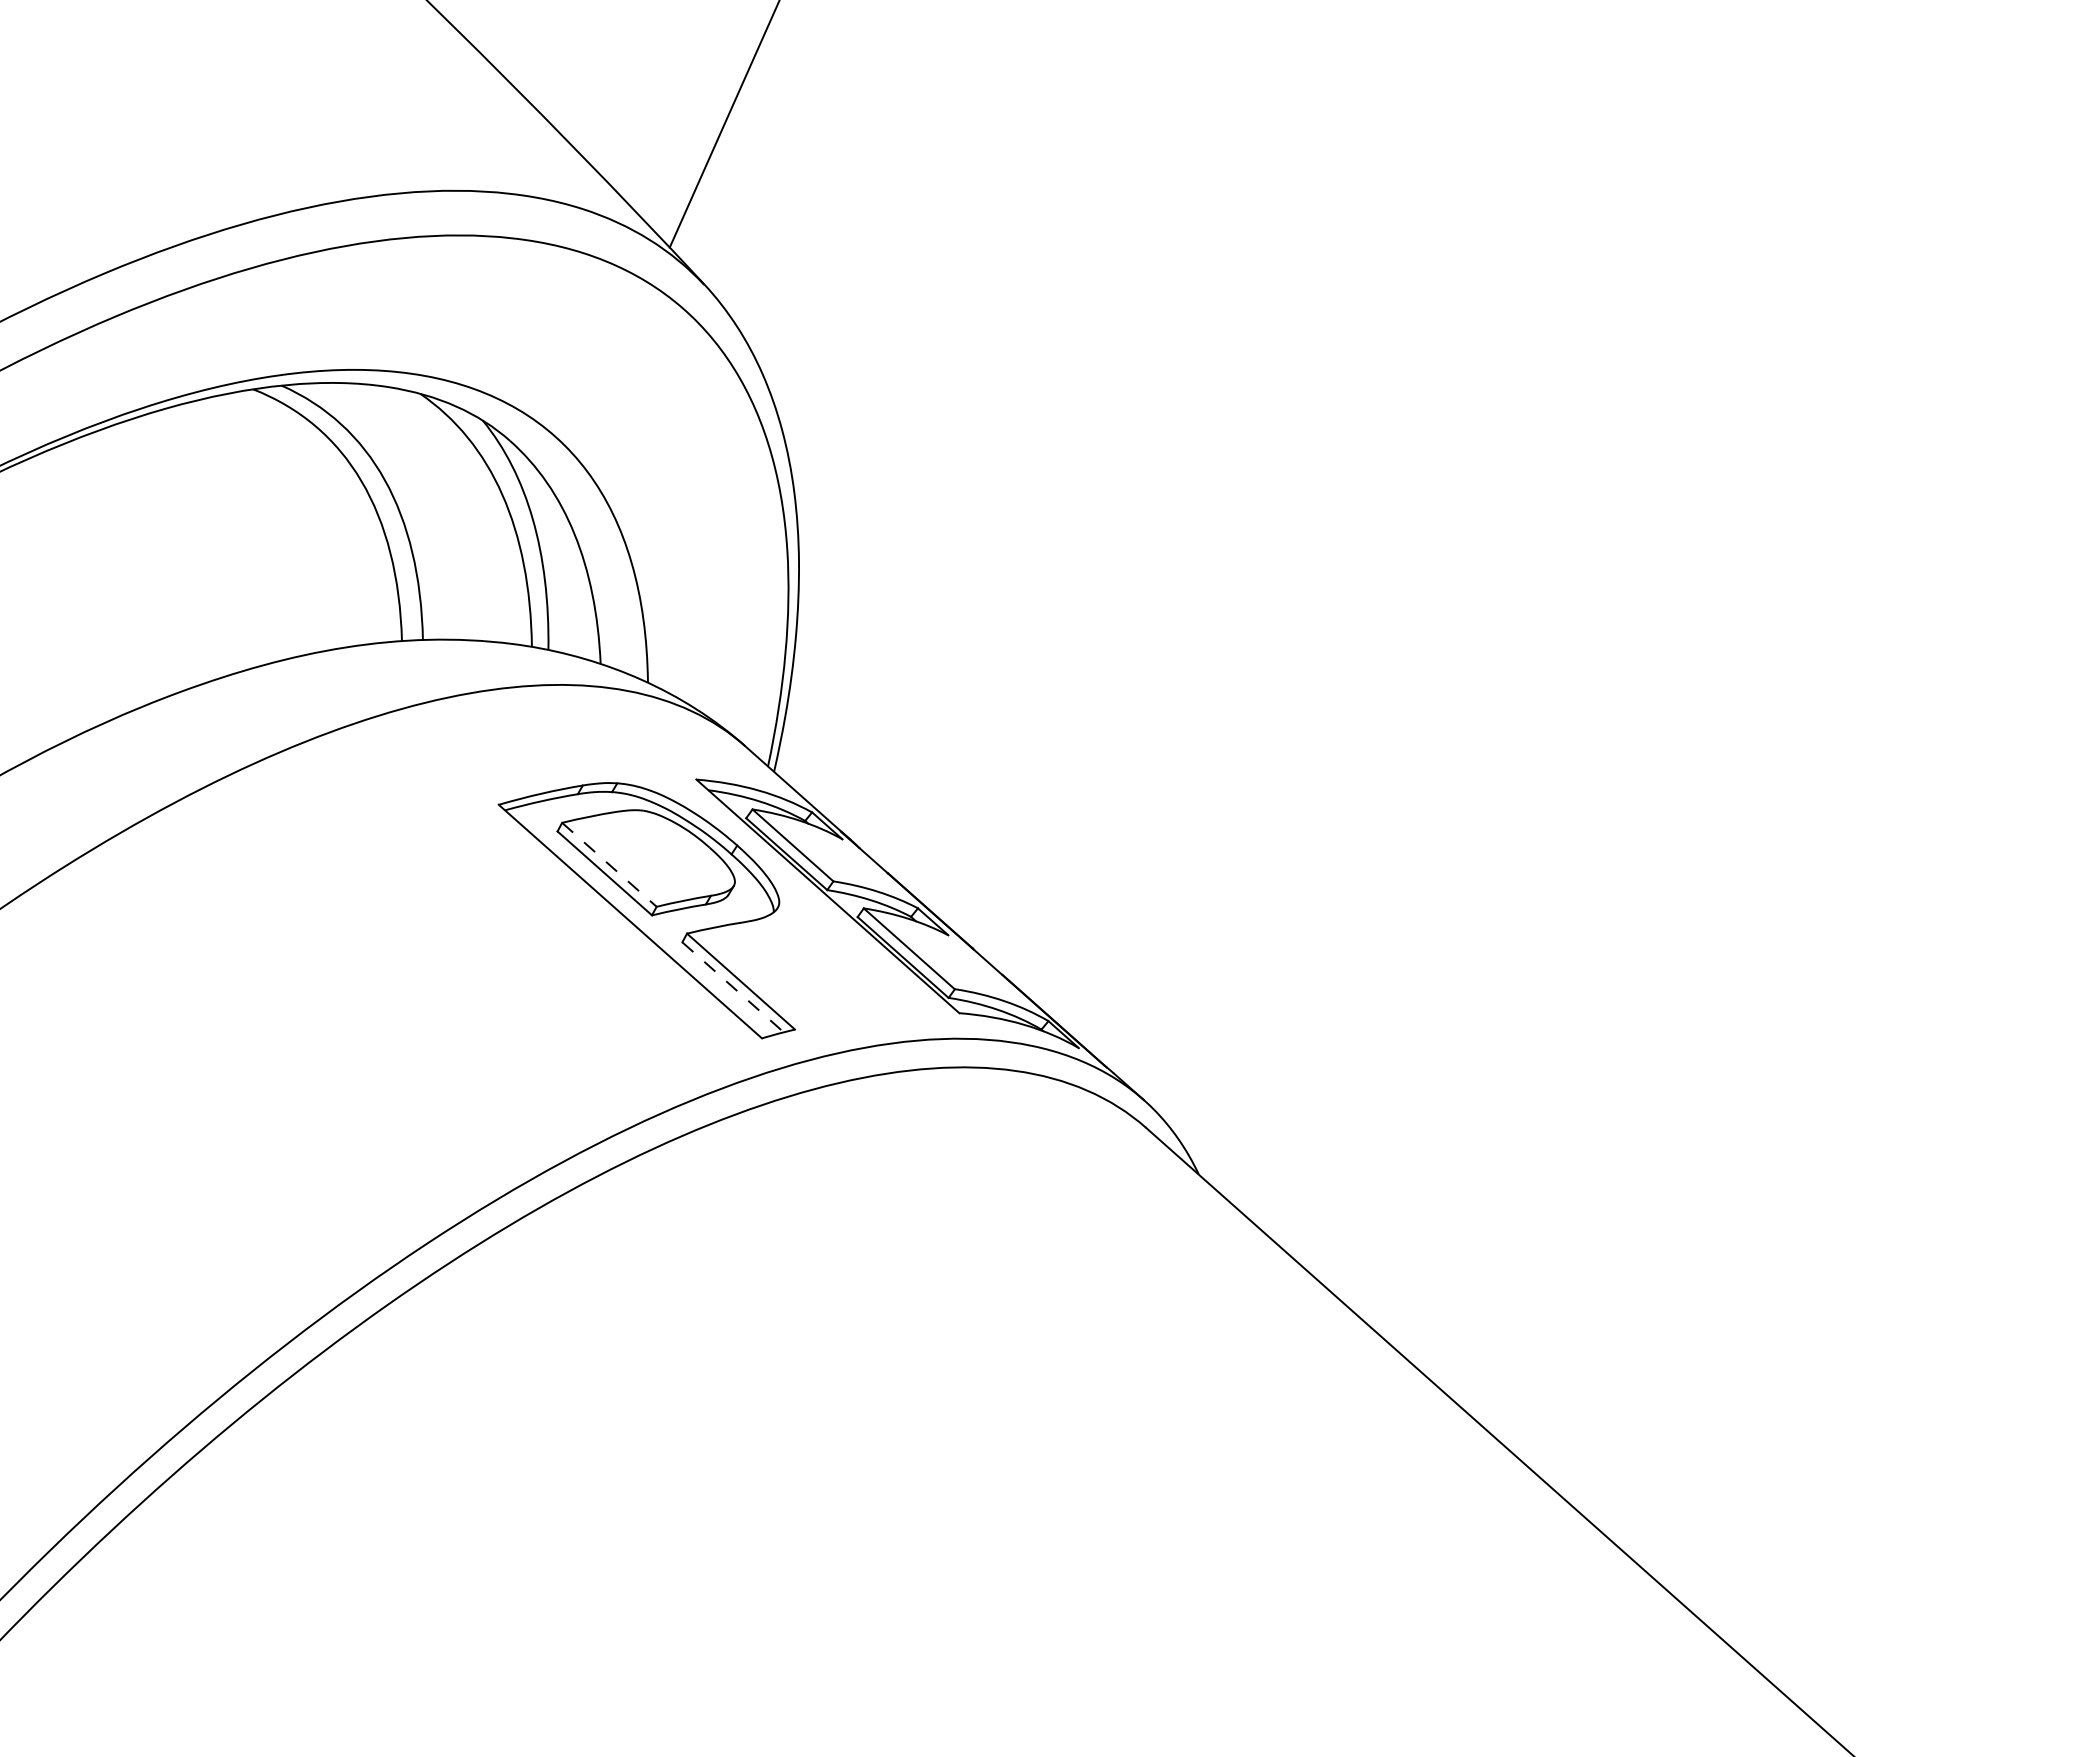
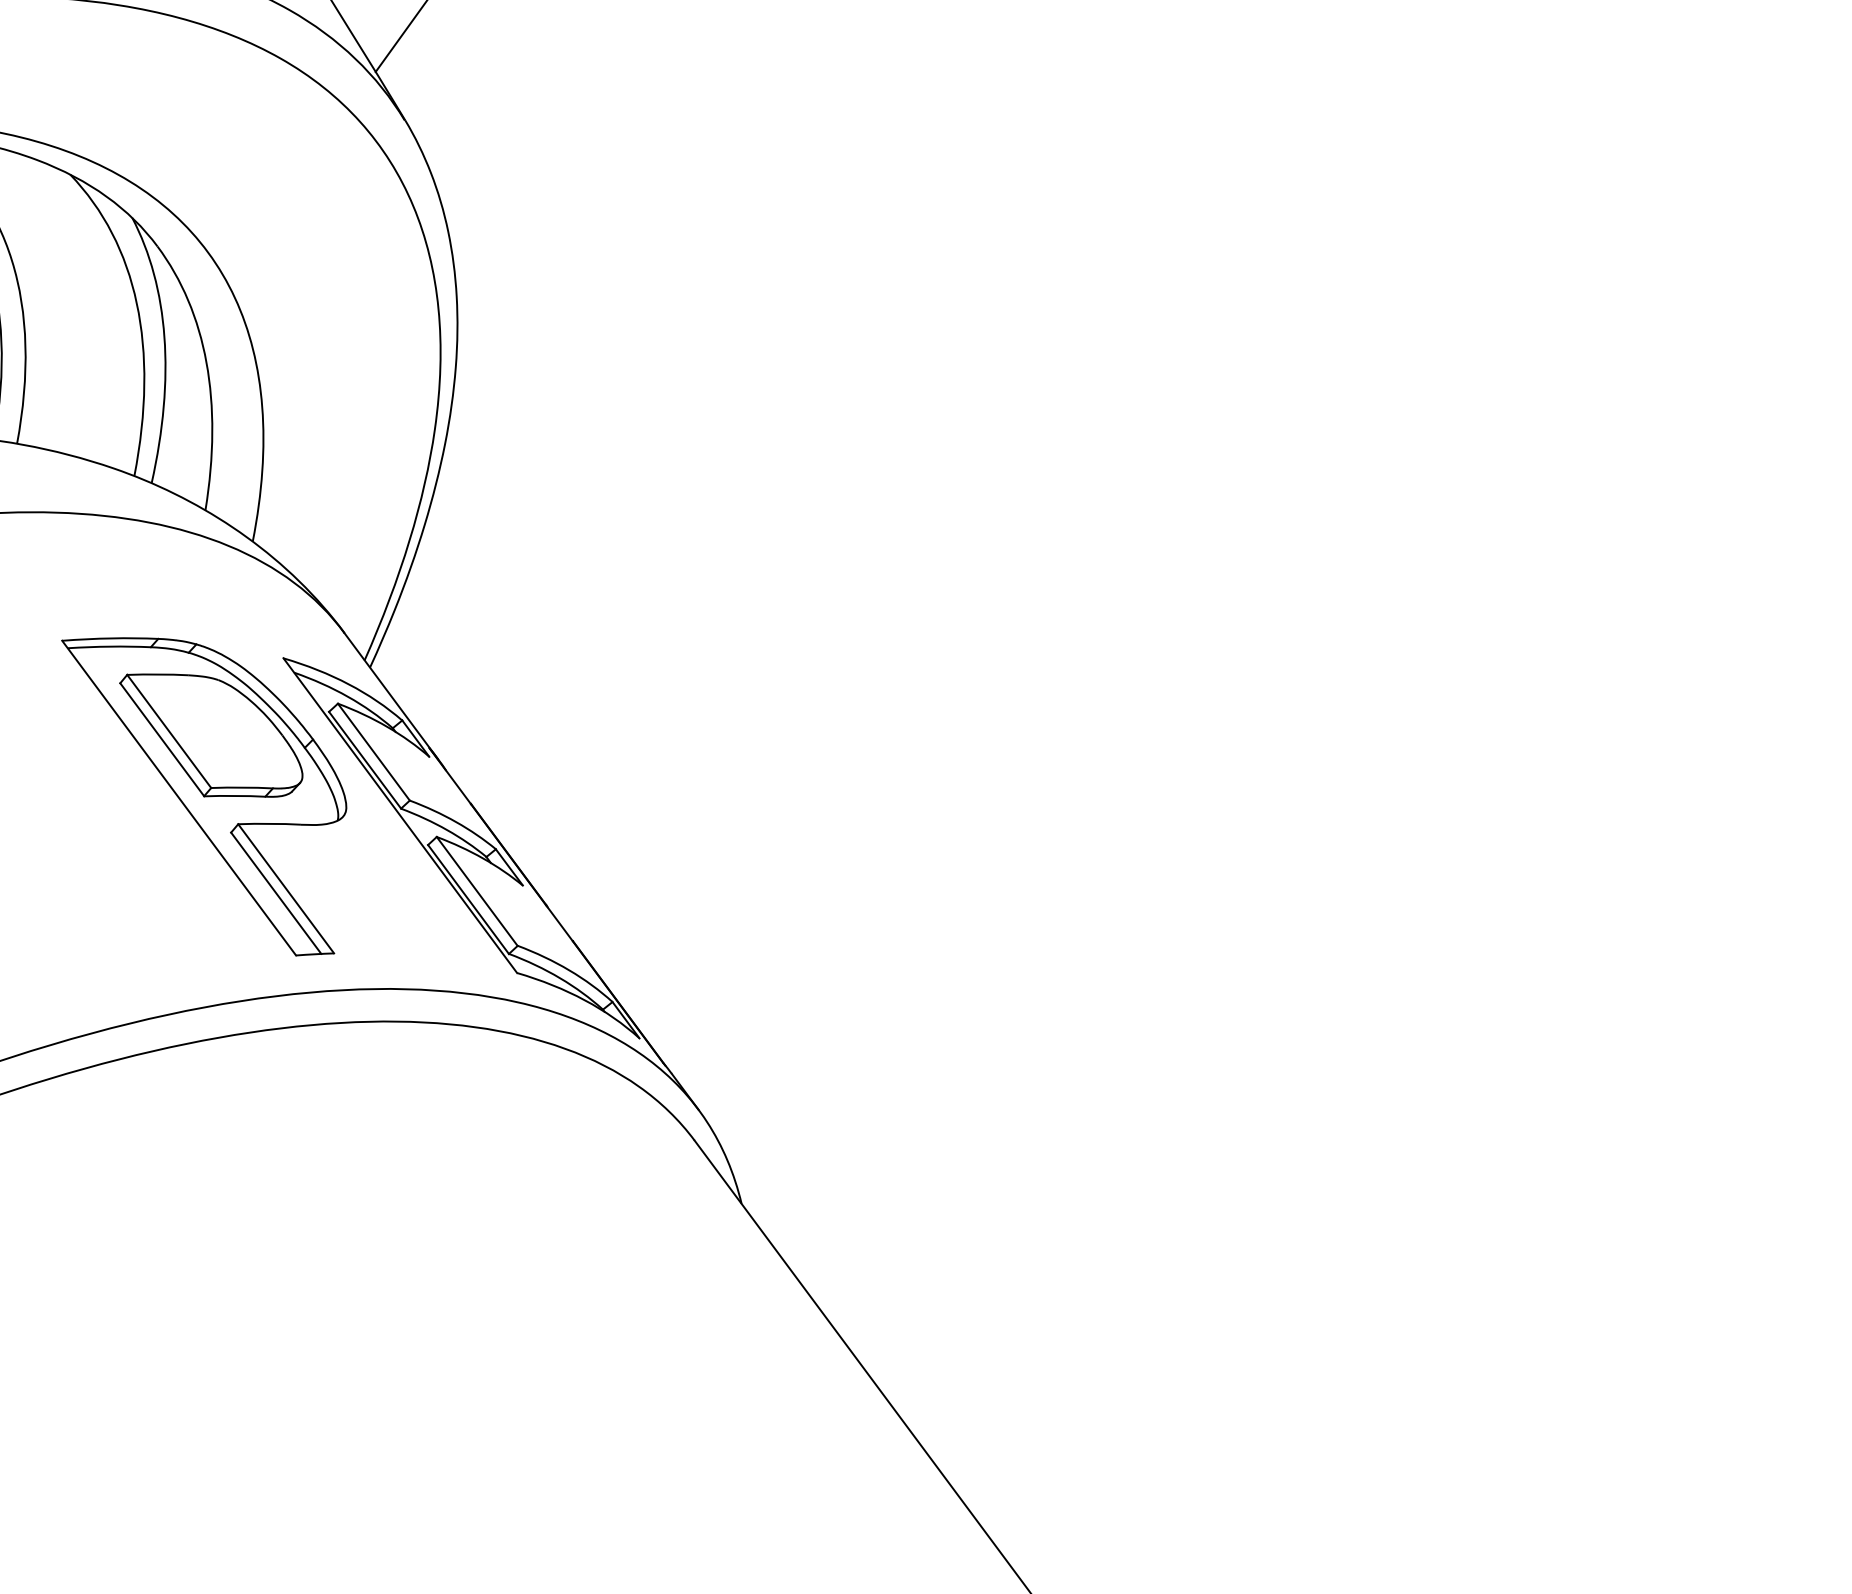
line: (609, 865) -> (169, 732), dashed -> solid
line: (733, 987) -> (276, 893), dashed -> solid

